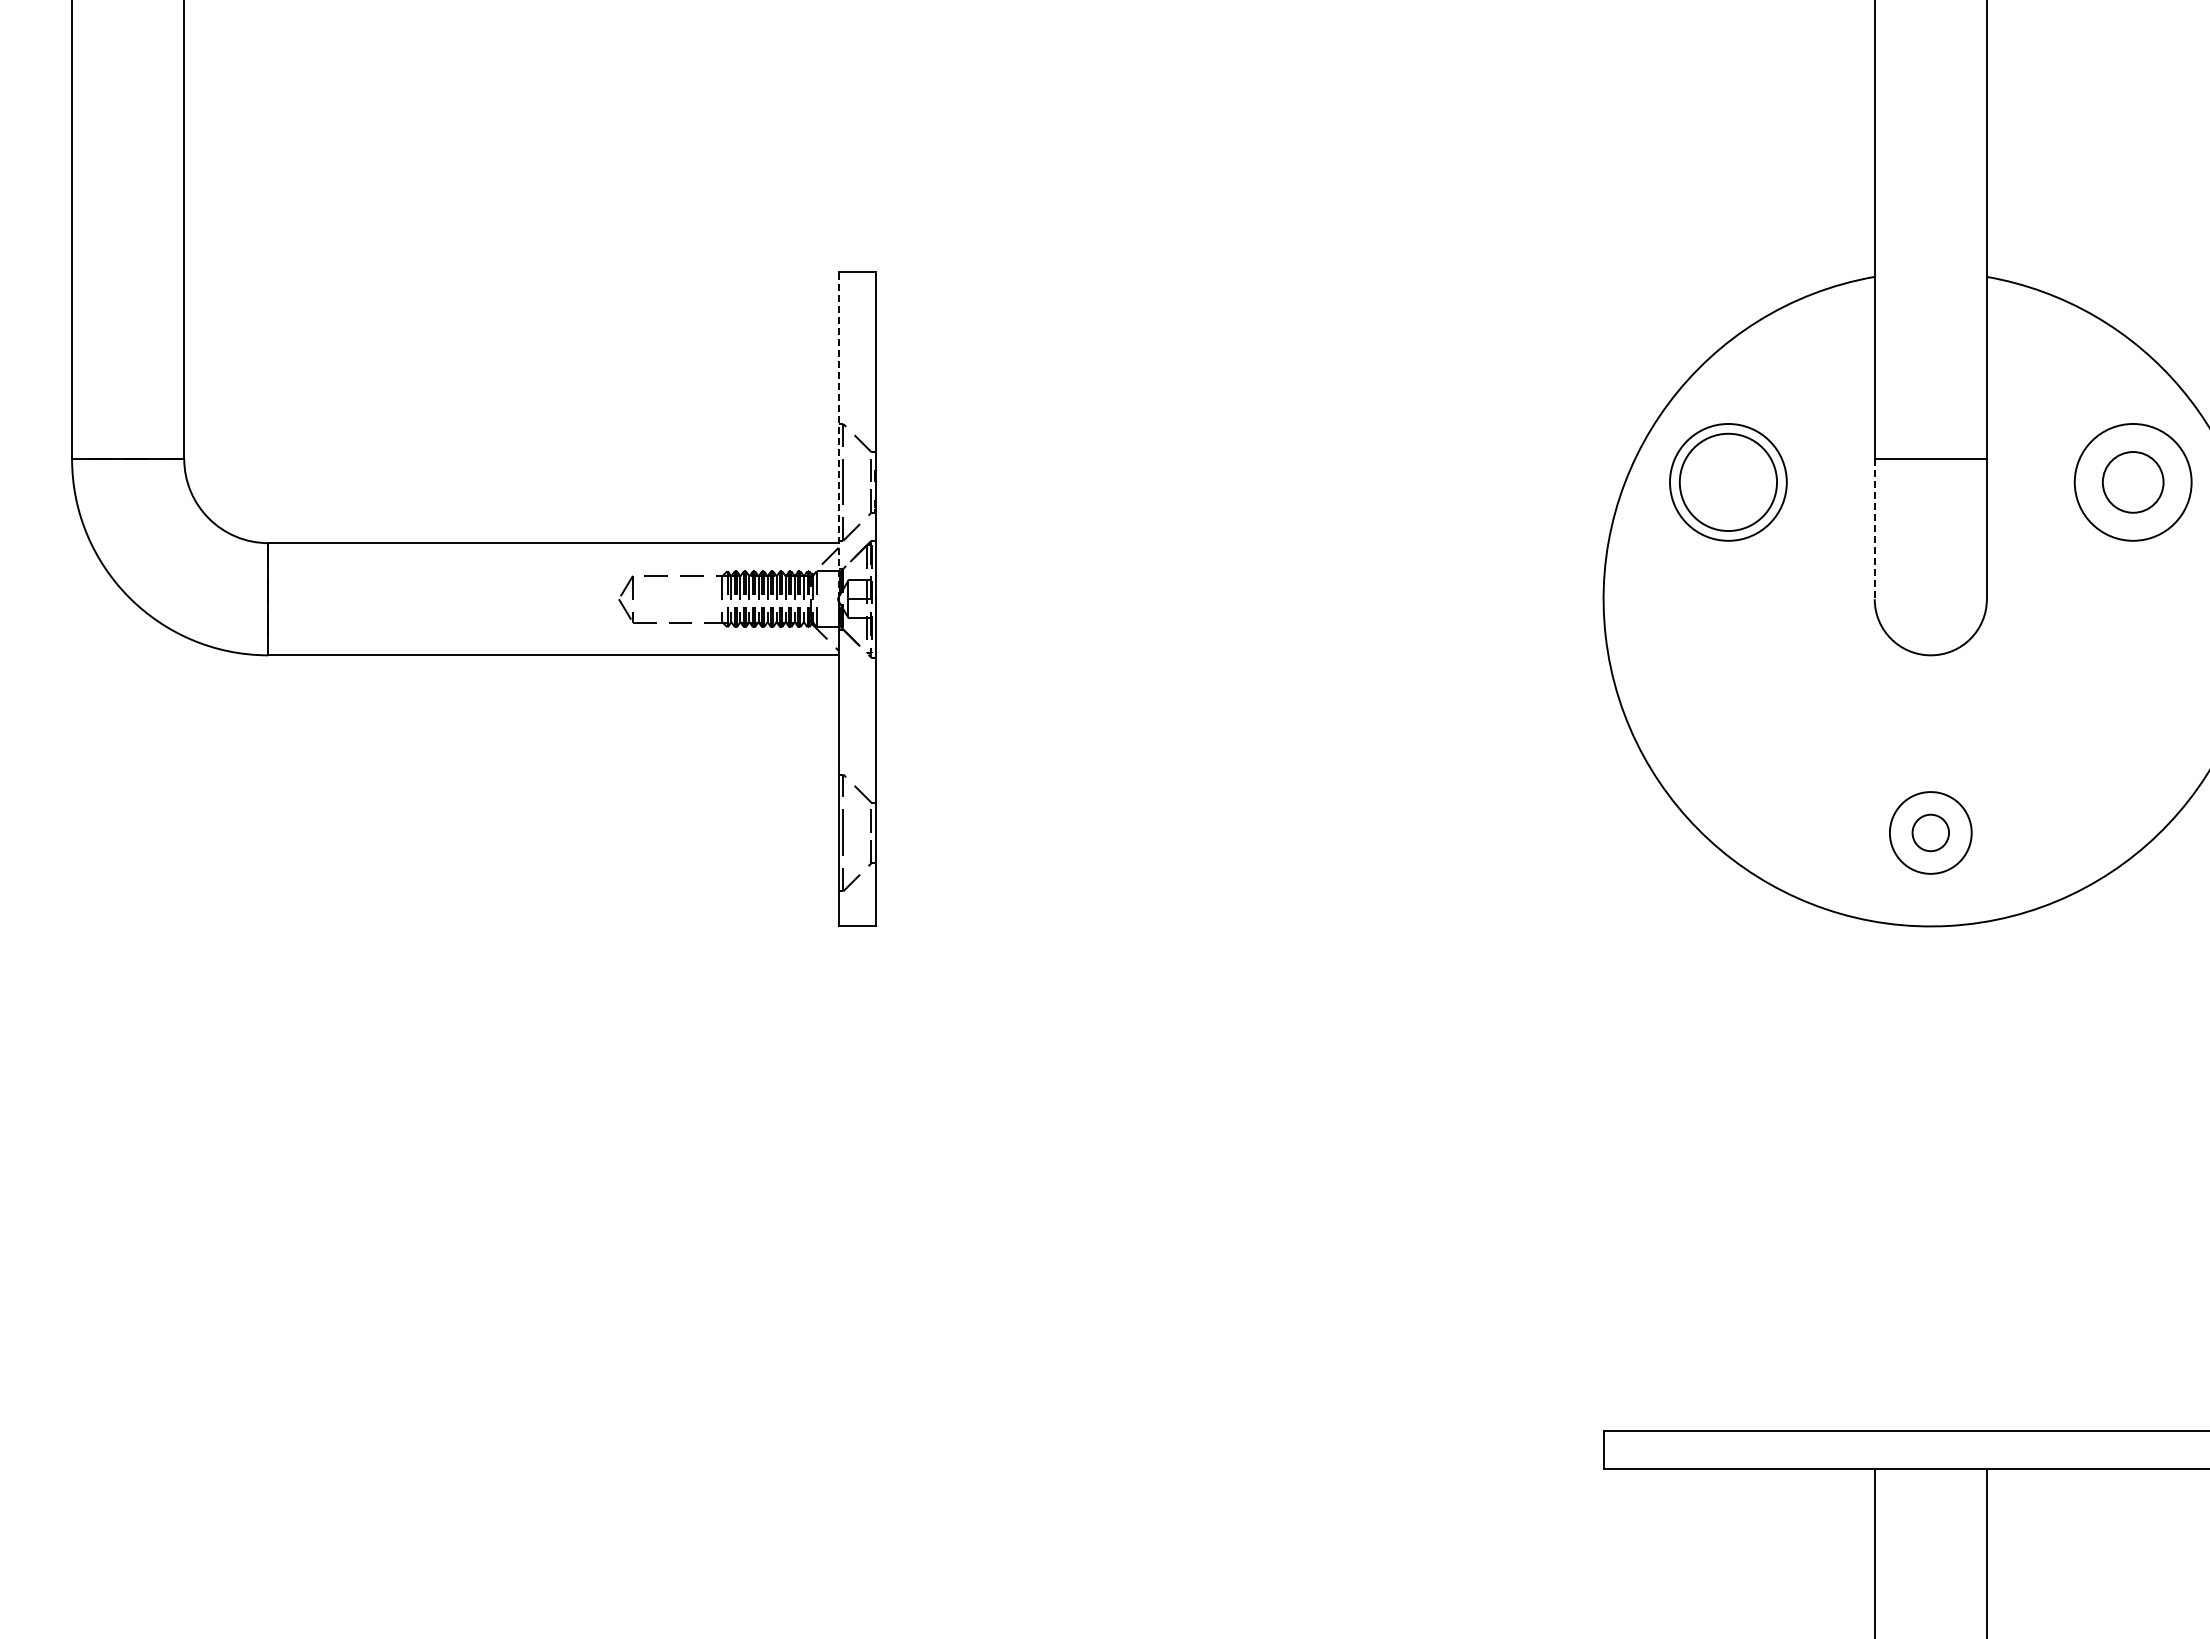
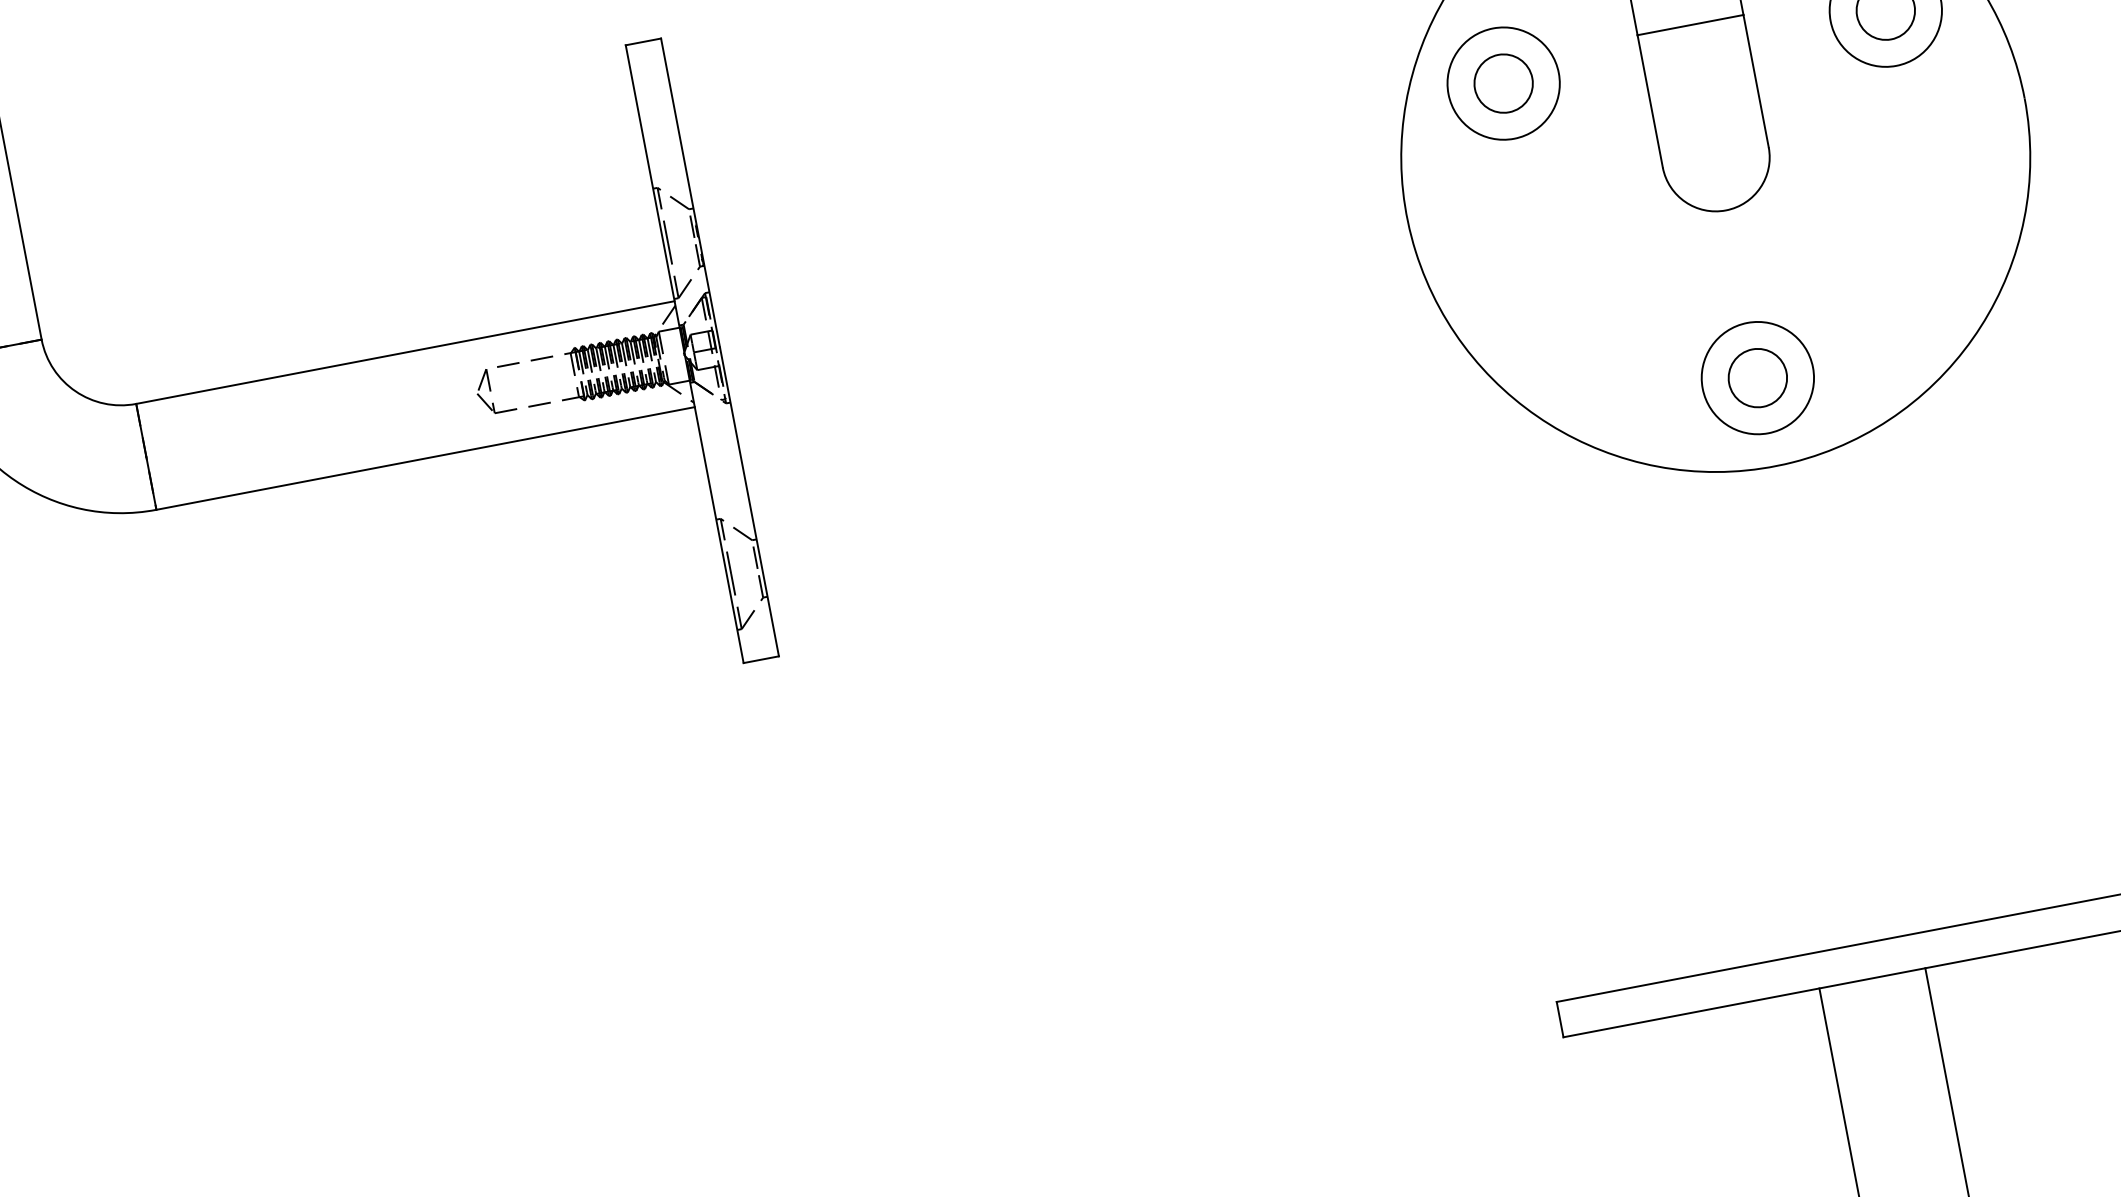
line: (838, 435) -> (655, 199), dashed -> solid
circle: (1728, 482) -> (1503, 83), size x0.62
line: (1874, 529) -> (1650, 101), dashed -> solid
circle: (1930, 832) -> (1757, 377), size x1.43
circle: (1930, 832) -> (1757, 377), size x1.67

